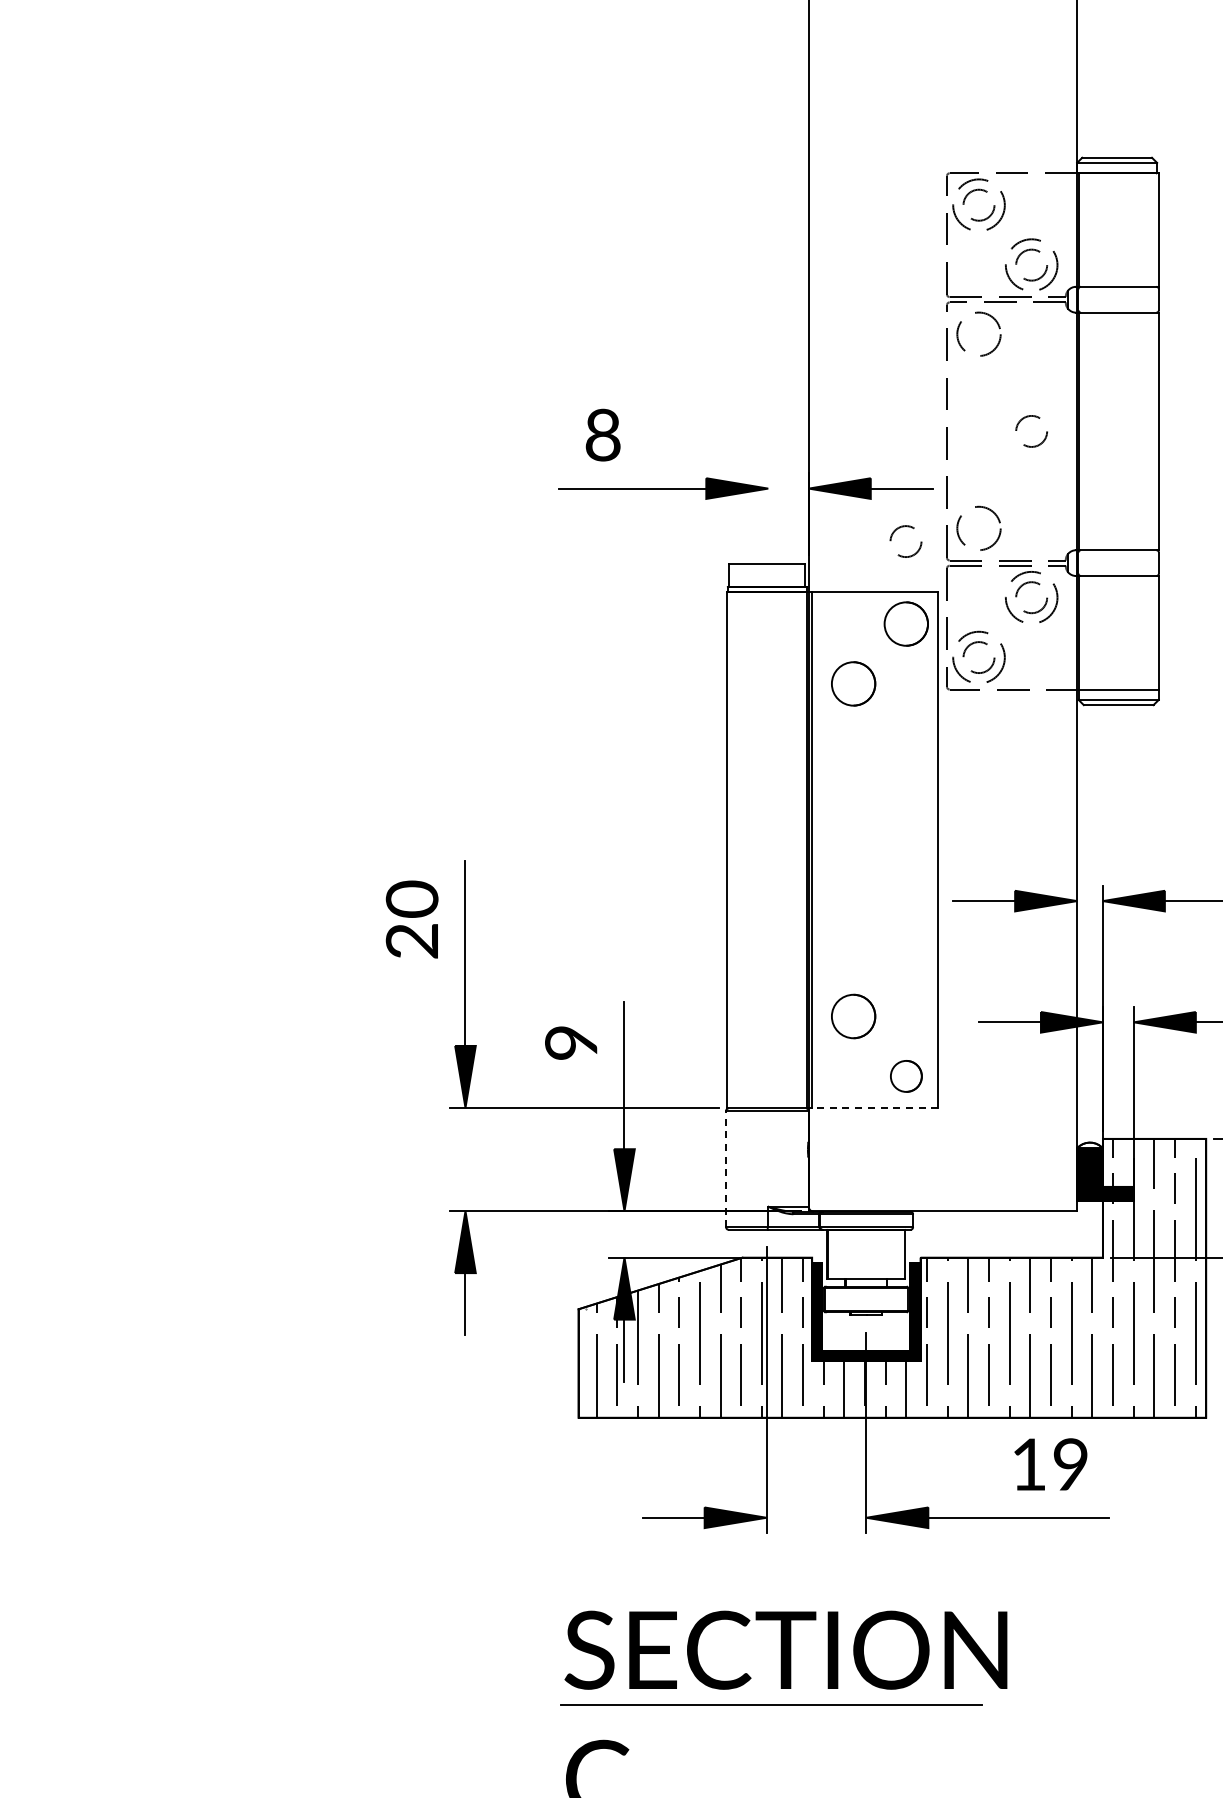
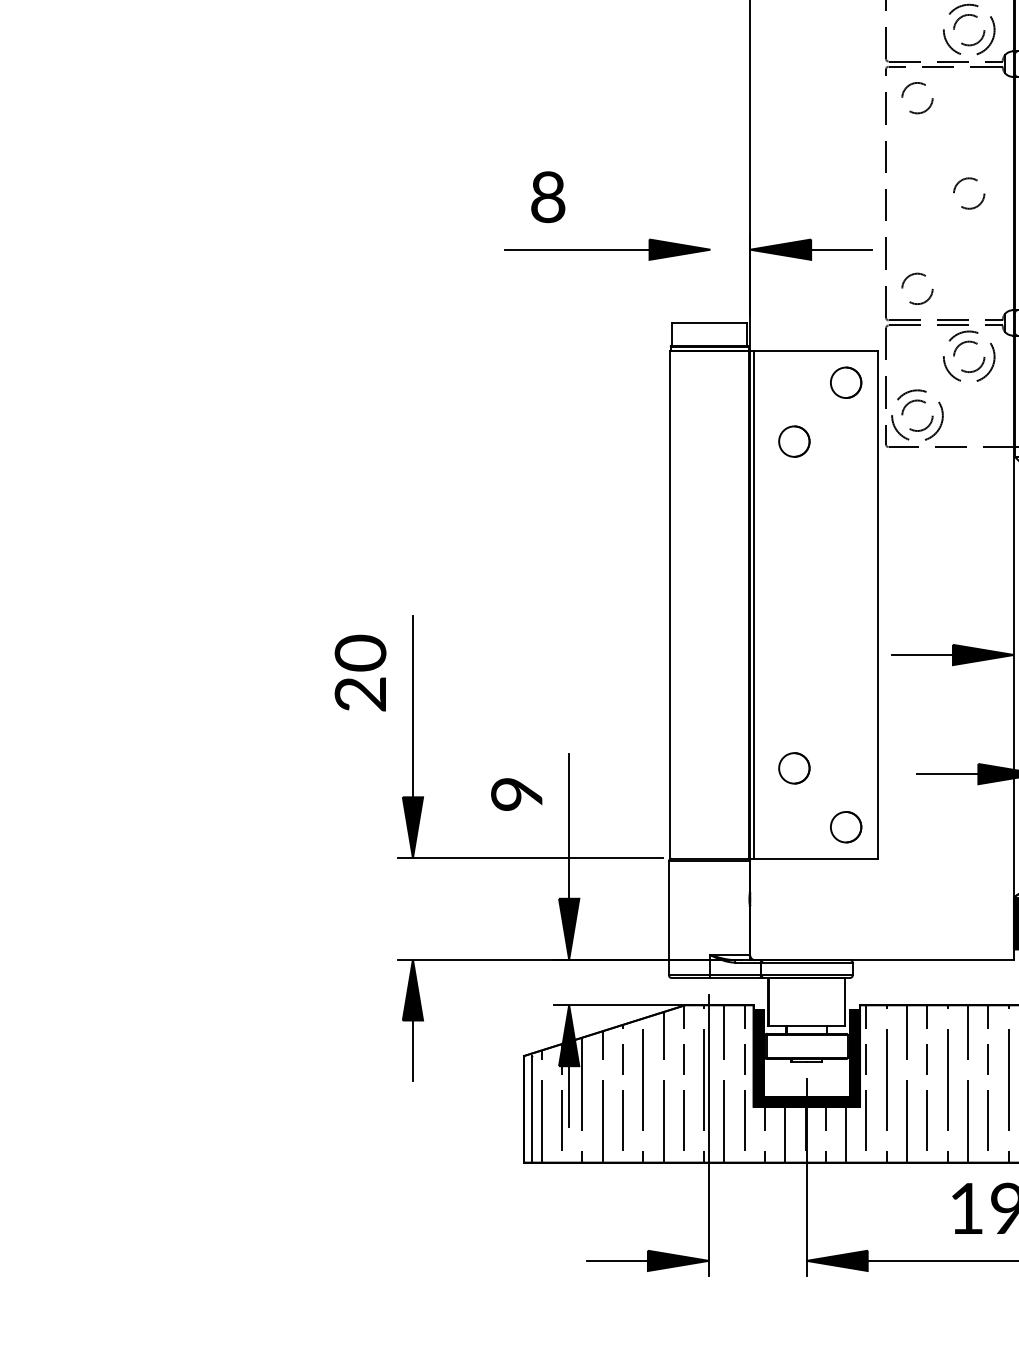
circle: (978, 334) -> (916, 98), size x0.71
circle: (978, 528) -> (916, 288), size x0.71
circle: (905, 541) -> (845, 301), removed
circle: (906, 623) -> (846, 382), size x0.71
circle: (853, 683) -> (794, 441), size x0.71
circle: (853, 1016) -> (794, 768), size x0.71
line: (874, 1108) -> (814, 858), dashed -> solid
line: (726, 1168) -> (669, 917), dashed -> solid
line: (586, 1363) -> (531, 1109), added

